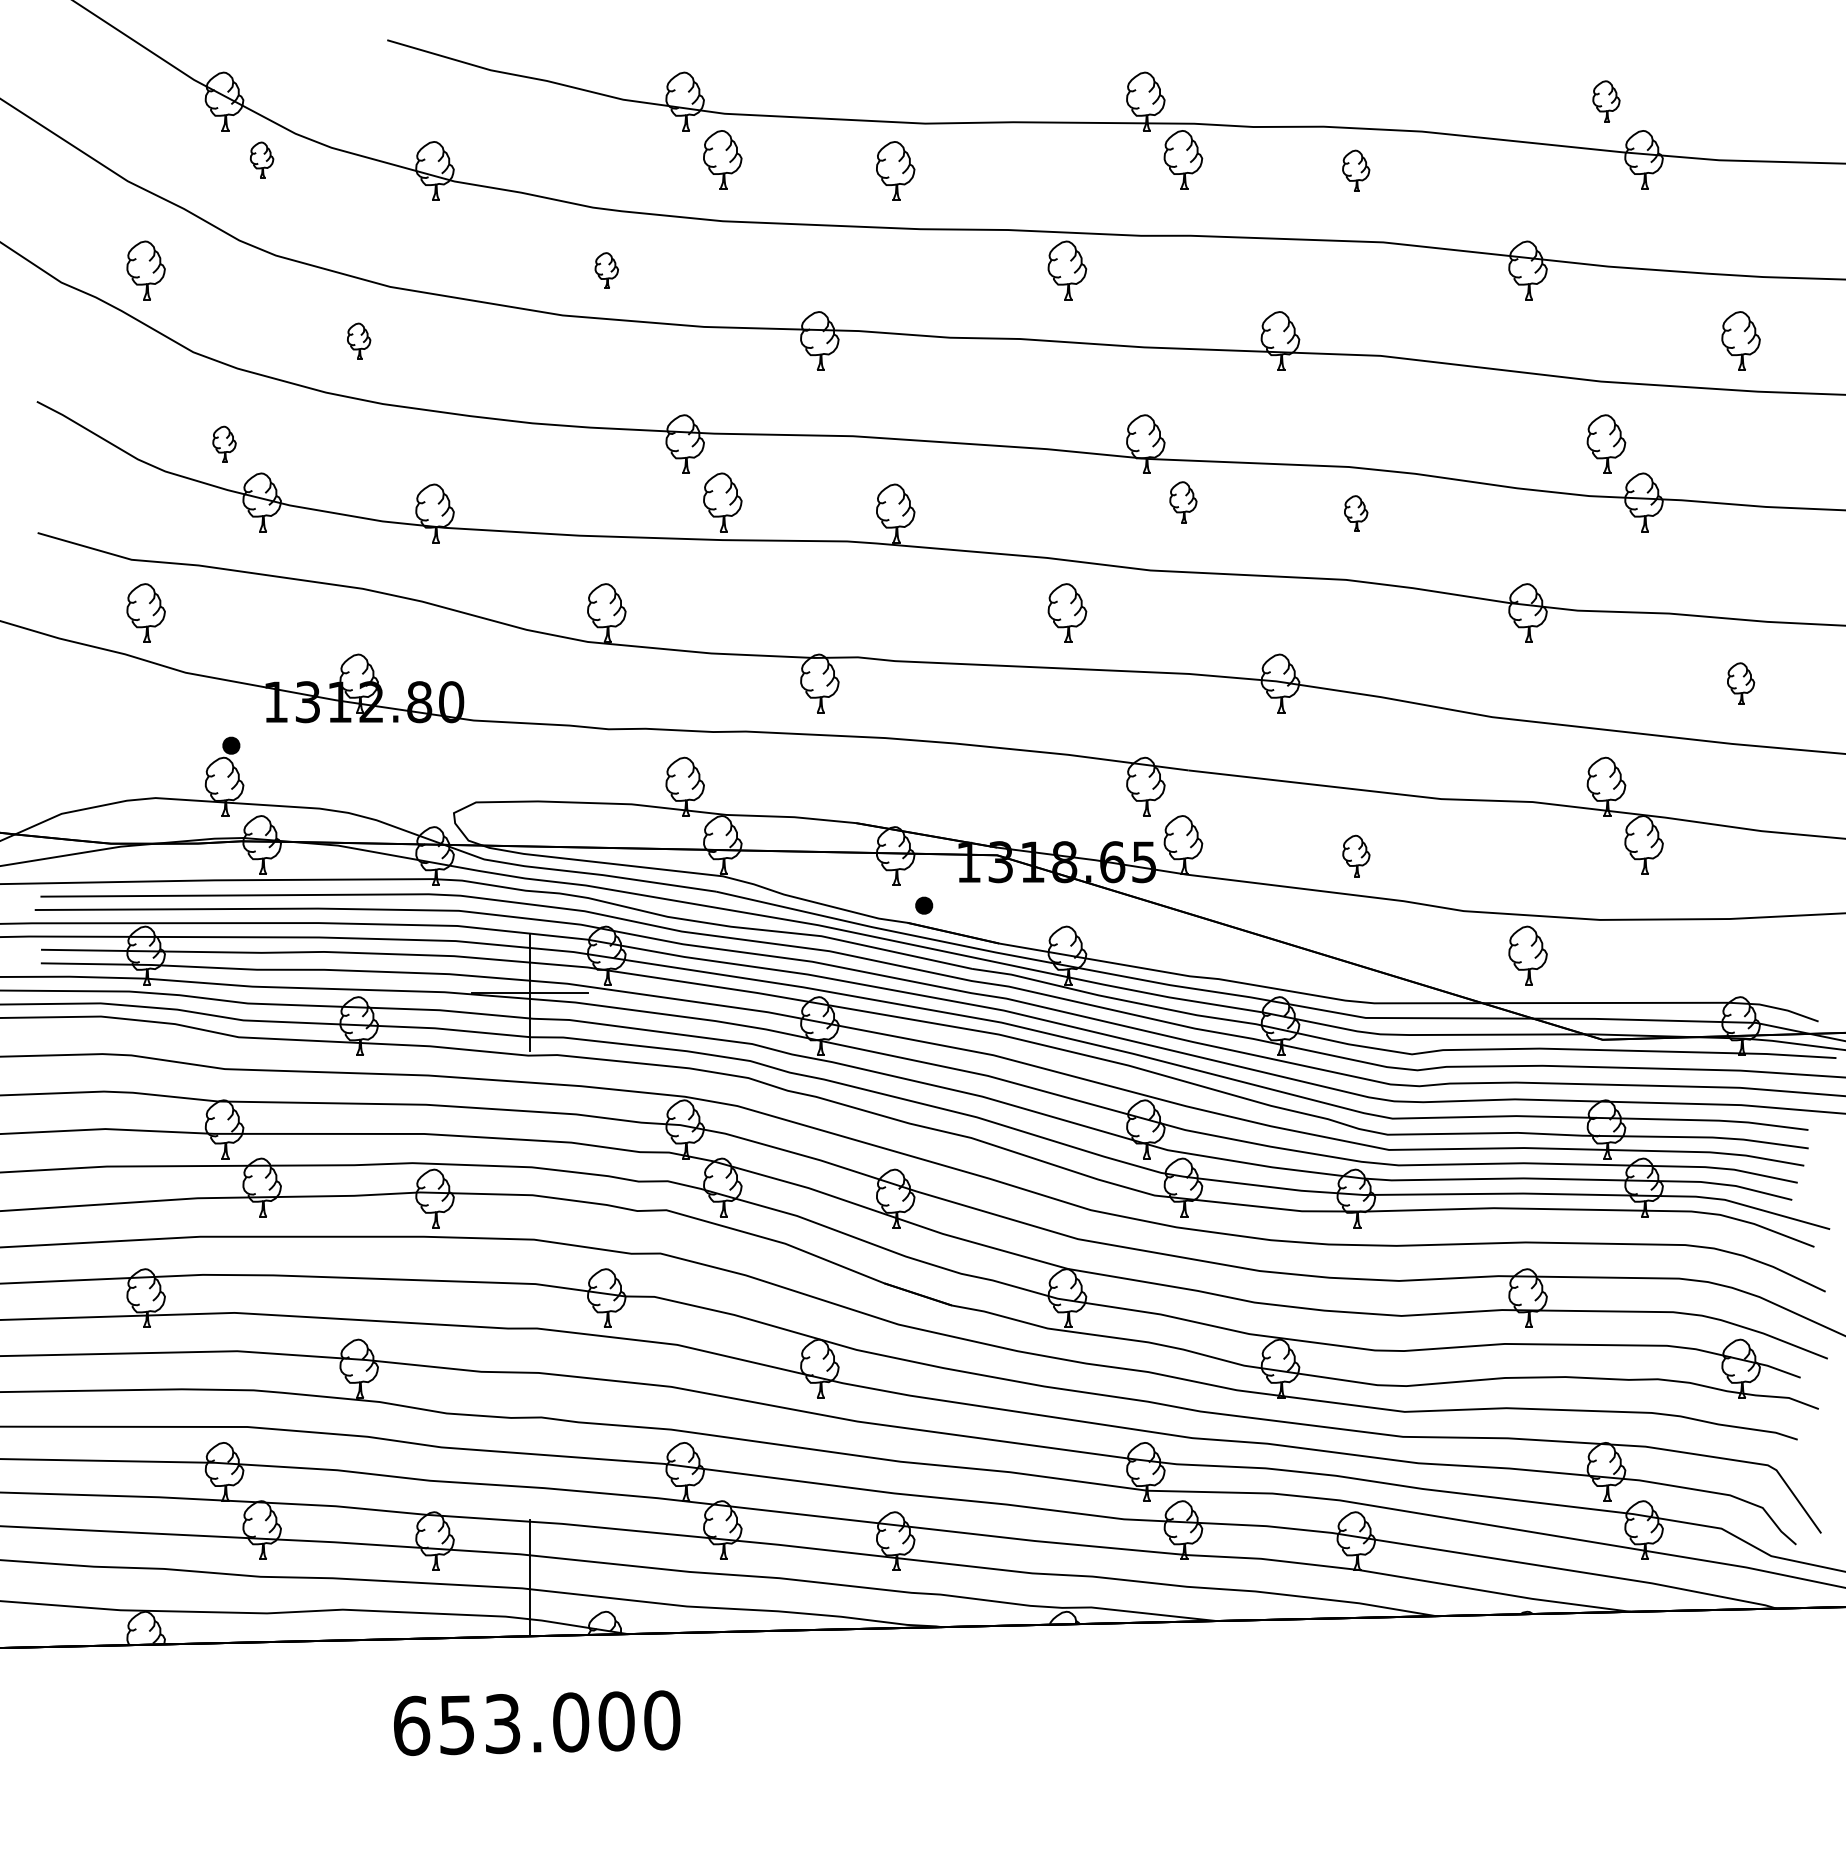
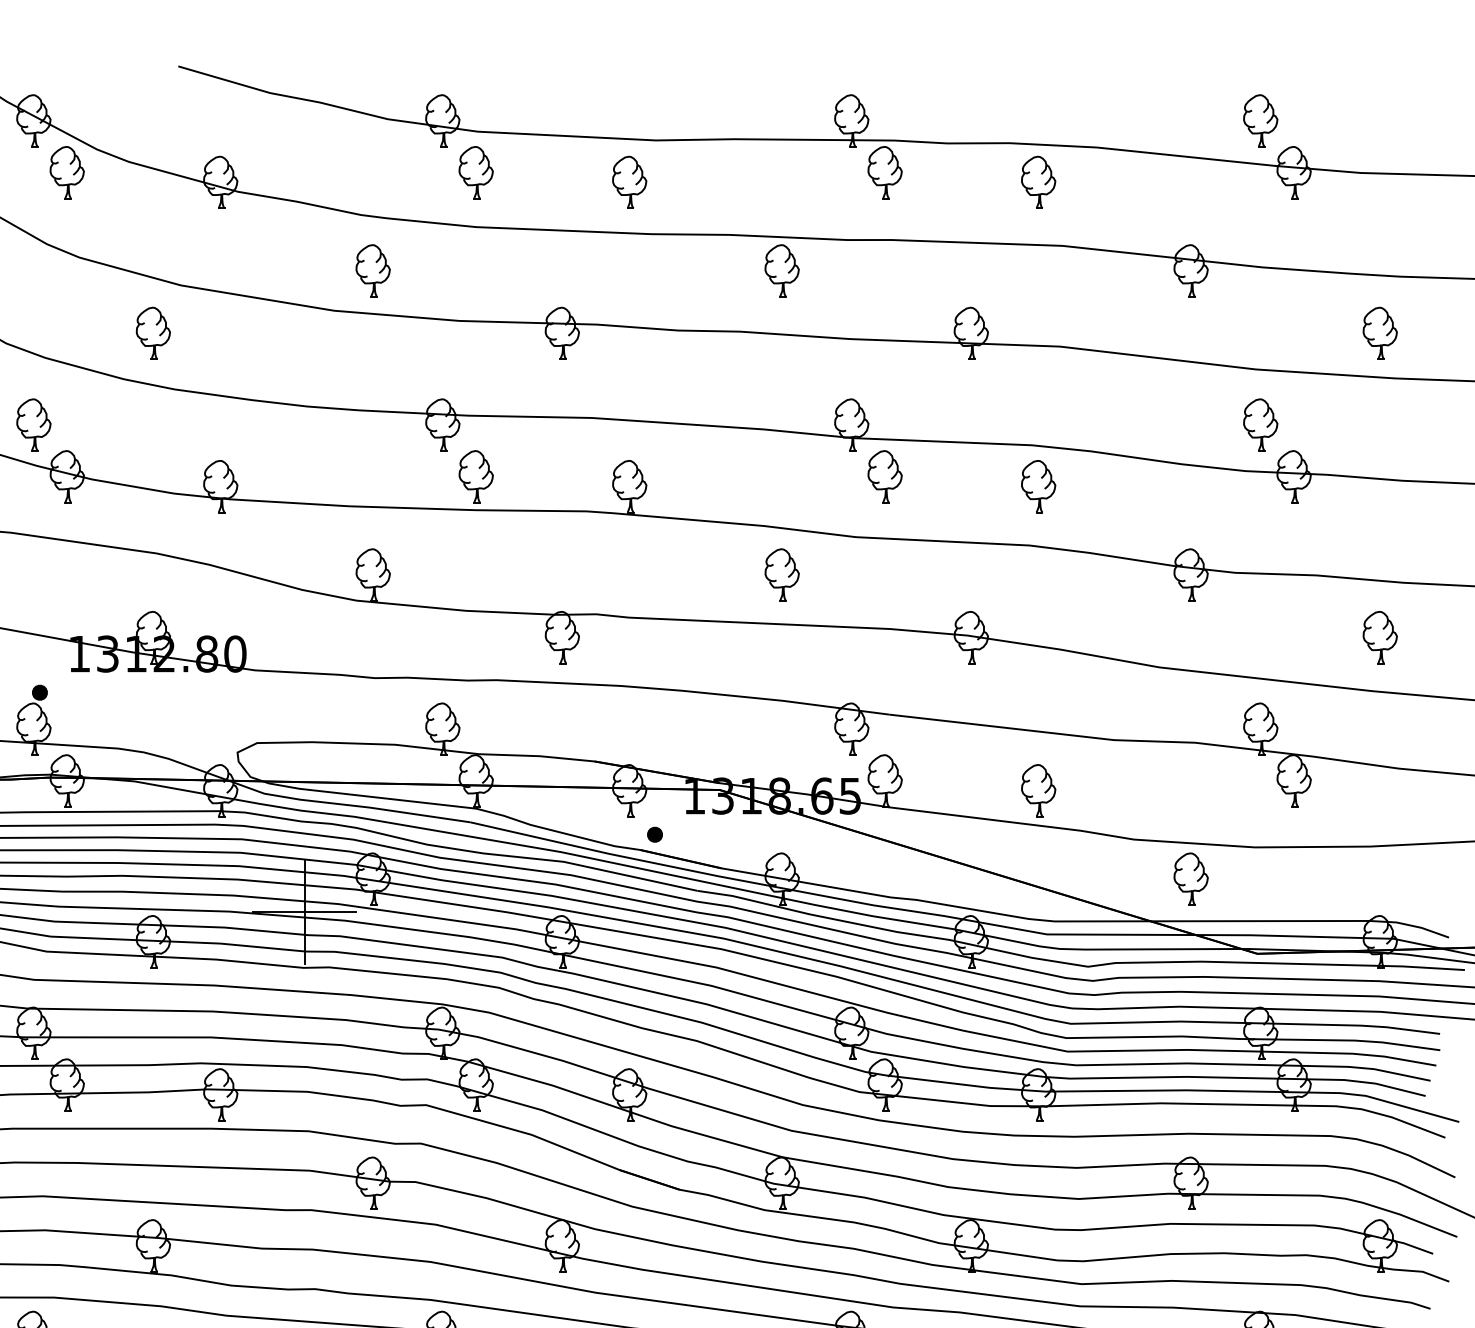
part: (1606, 101) -> (1260, 120), size x1.43
part: (261, 159) -> (66, 172), size x1.67
part: (1355, 170) -> (1037, 182), size x1.43
part: (606, 270) -> (372, 270), size x1.67
part: (358, 340) -> (152, 332), size x1.67
part: (224, 443) -> (33, 424), size x1.67
part: (1183, 502) -> (885, 476), size x1.43
part: (1355, 513) -> (1037, 486), size x1.67
part: (1740, 683) -> (1379, 637), size x1.43
part: (1356, 855) -> (1038, 790), size x1.43

